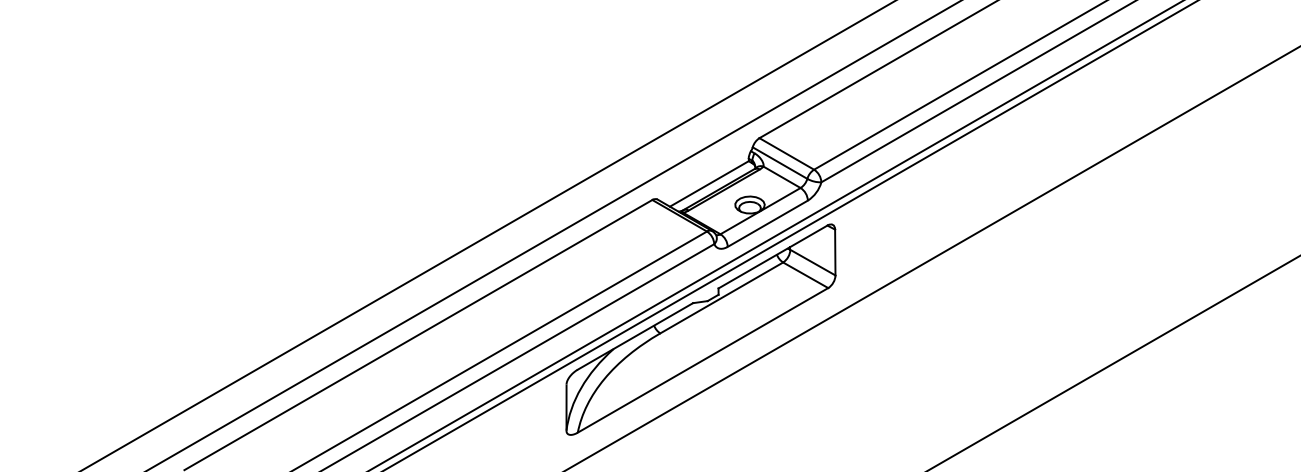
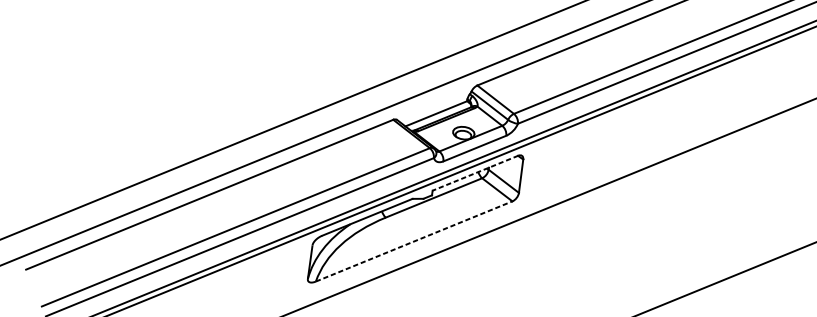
line: (772, 257) -> (474, 173), solid -> dashed
line: (703, 360) -> (414, 241), solid -> dashed

